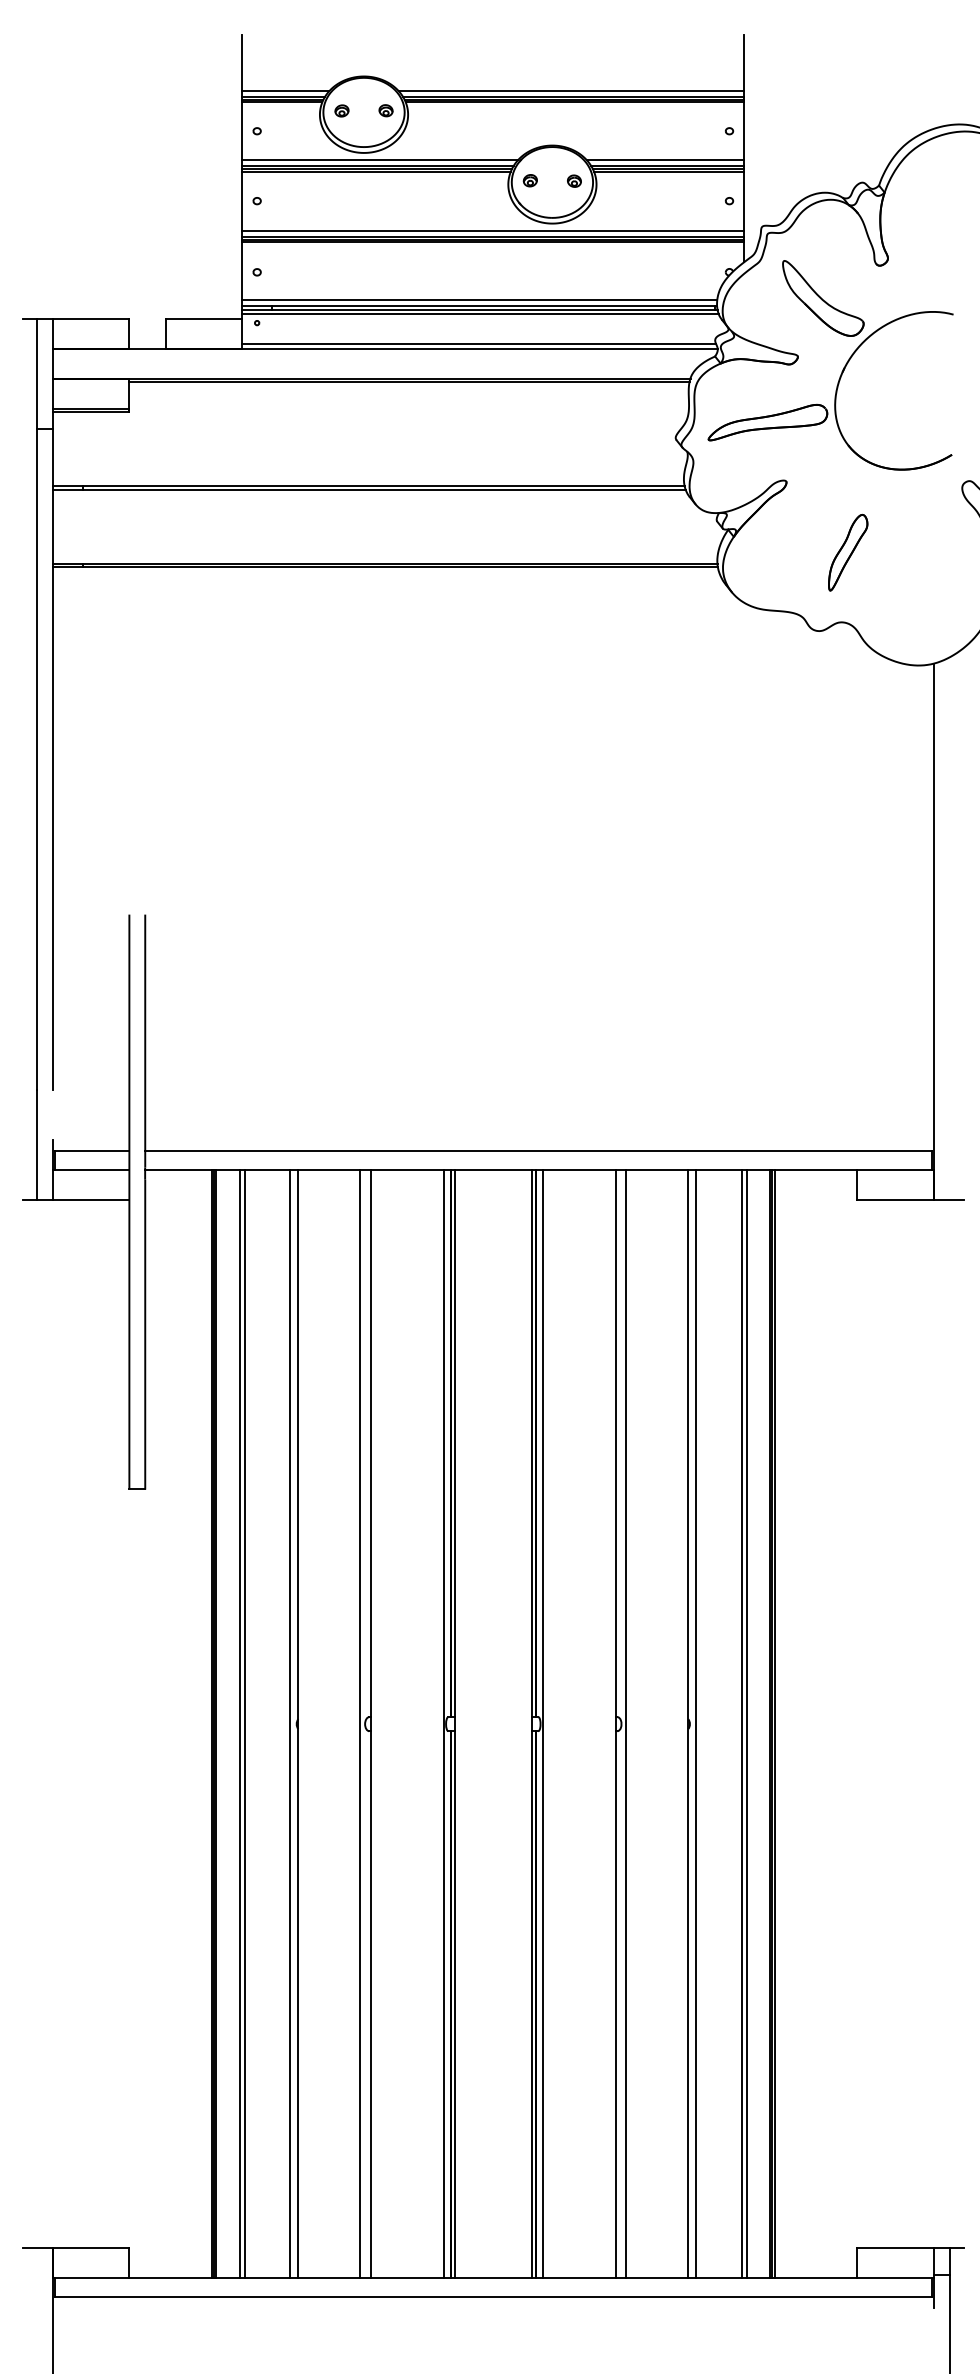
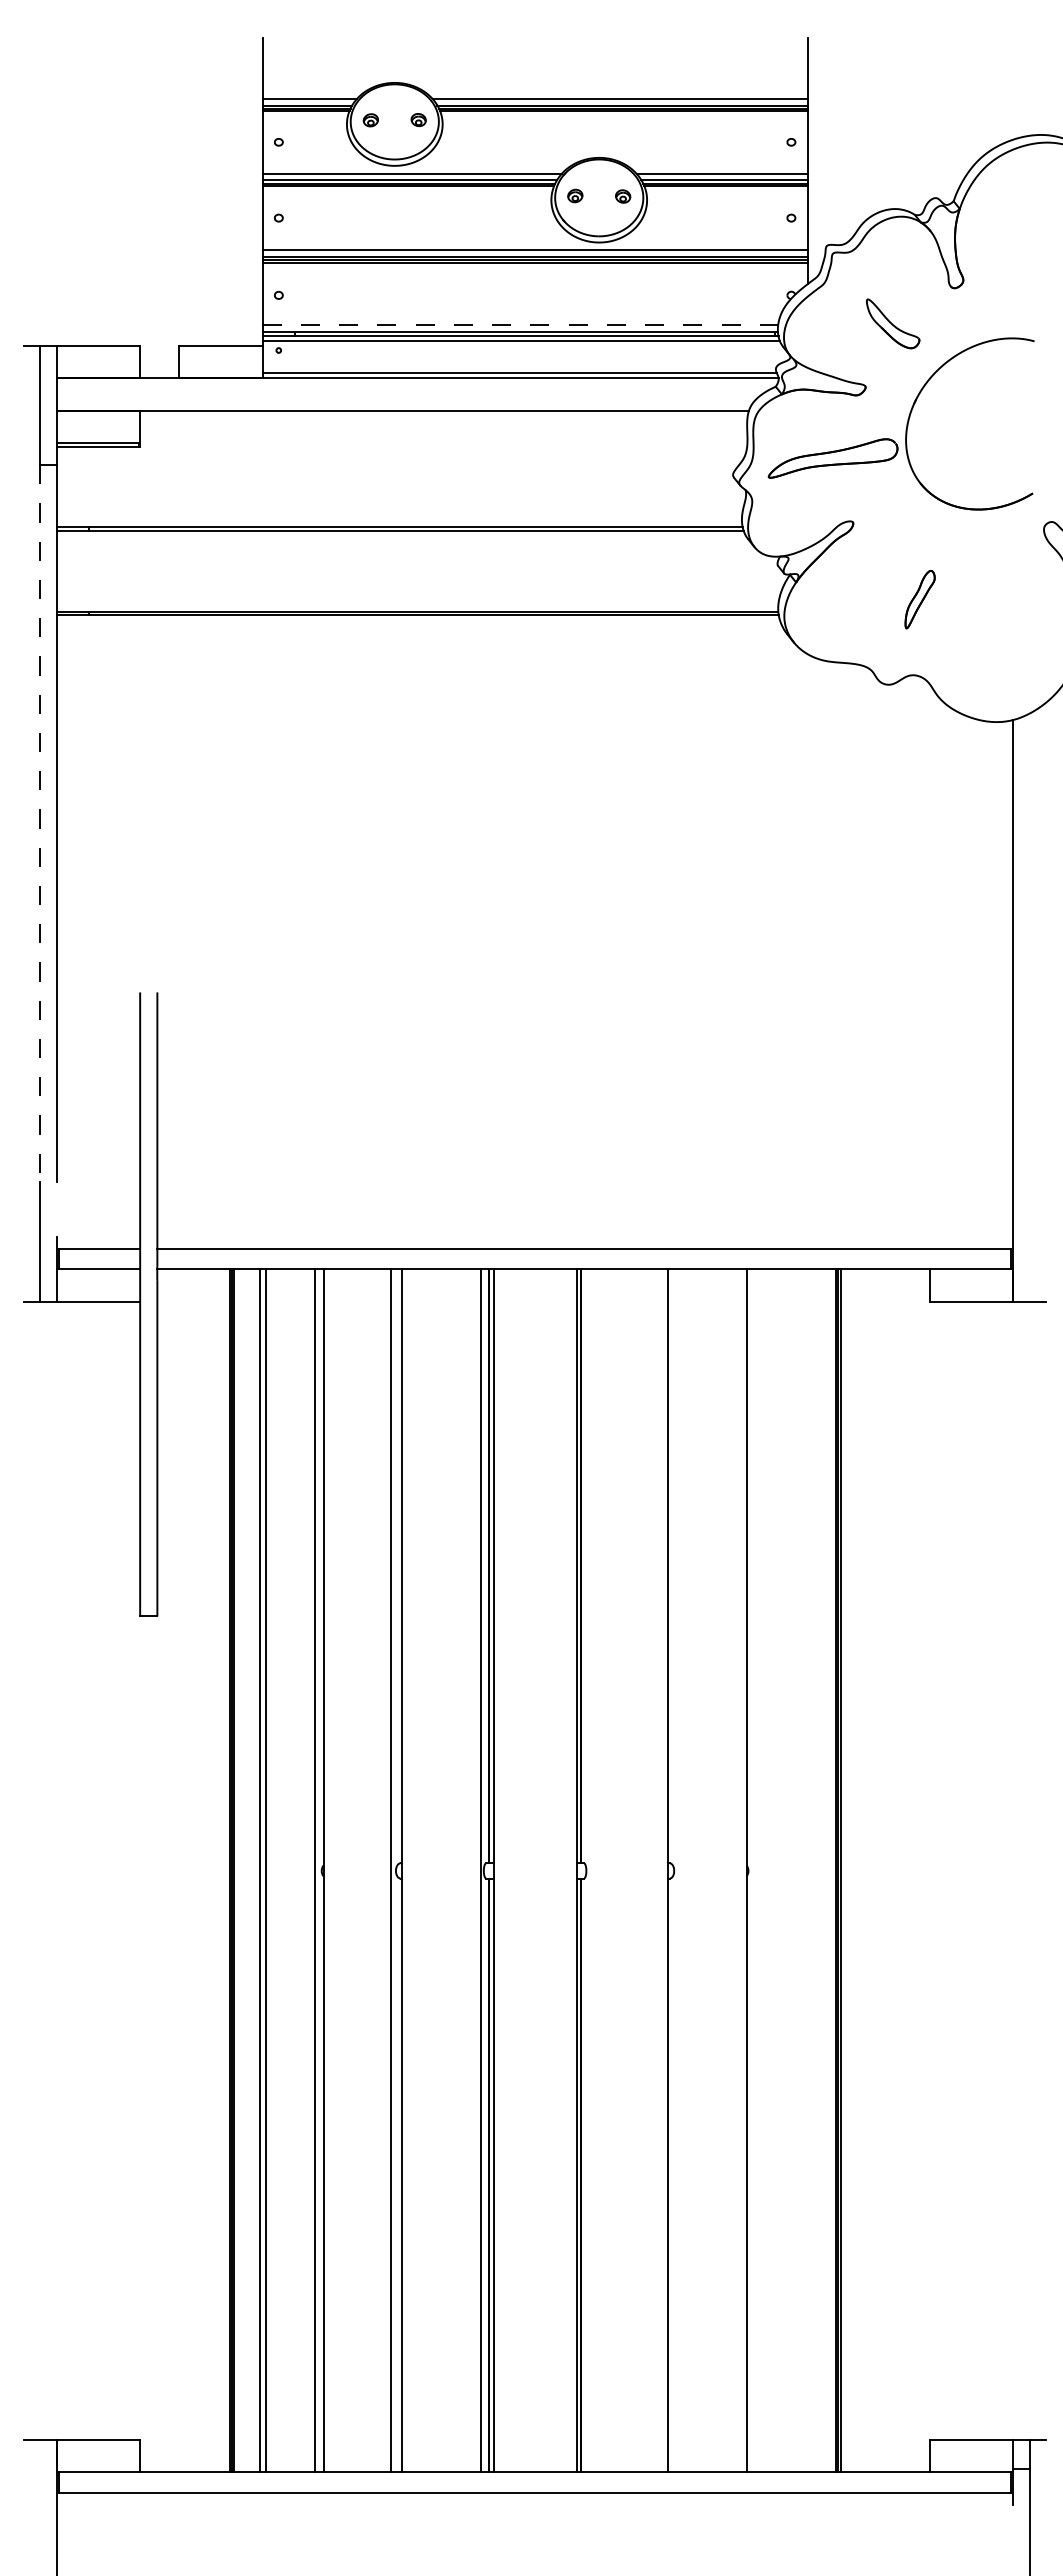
part: (822, 298) -> (892, 323), size x0.6
line: (479, 300) -> (520, 325), solid -> dashed
line: (409, 382) -> (444, 414), removed
part: (847, 552) -> (919, 599), size x0.7
line: (36, 758) -> (39, 823), solid -> dashed
line: (543, 1723) -> (589, 1870), removed
line: (626, 1723) -> (679, 1870), removed
line: (696, 1723) -> (755, 1870), removed
line: (741, 1723) -> (804, 1870), removed
line: (747, 1723) -> (810, 1870), removed

